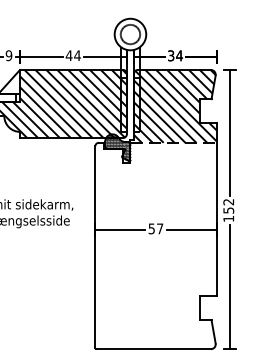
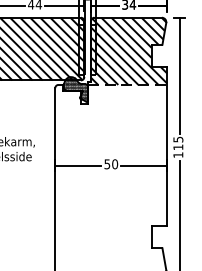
text: (228, 206) -> (178, 143), 152 -> 115
text: (160, 228) -> (115, 163), 57 -> 50

